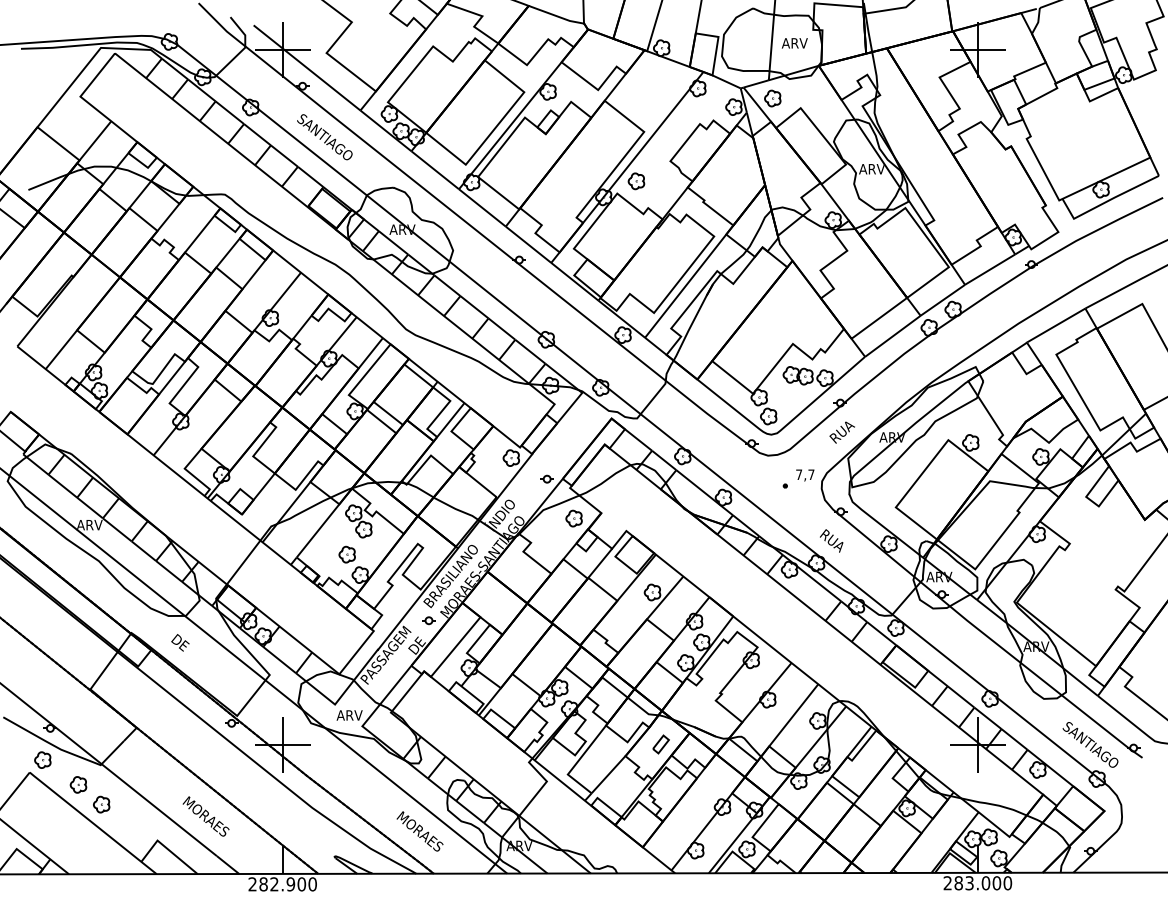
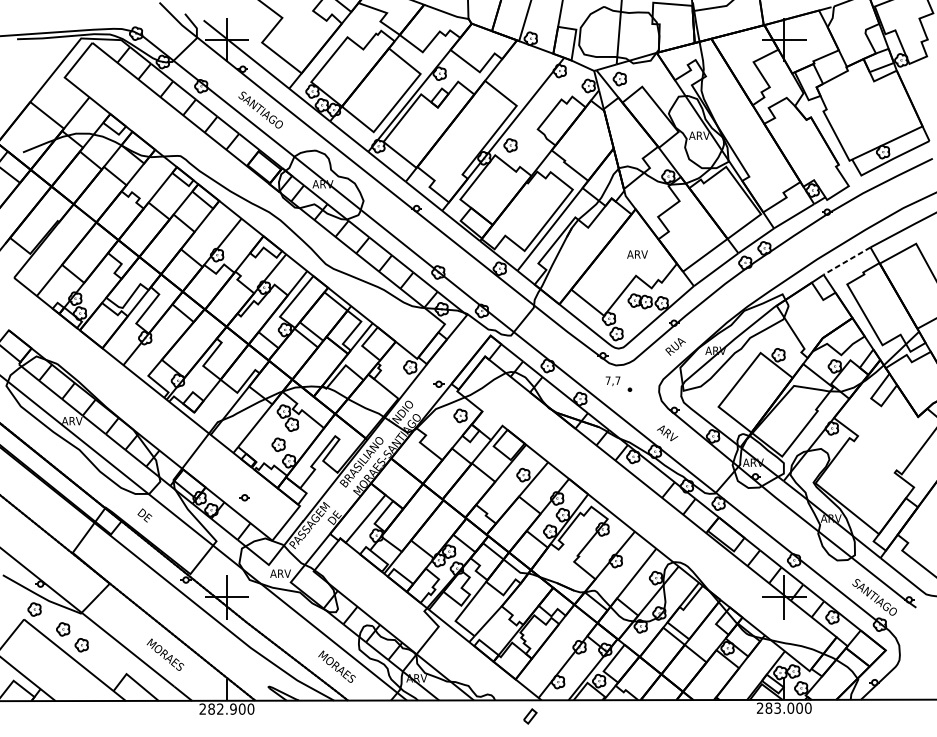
text: (794, 43) -> (637, 254), moved
line: (1055, 326) -> (846, 261), solid -> dashed
text: (805, 475) -> (613, 381), moved
text: (832, 540) -> (667, 433), RUA -> ARV
part: (428, 620) -> (244, 497), moved
part: (660, 744) -> (529, 716), moved

